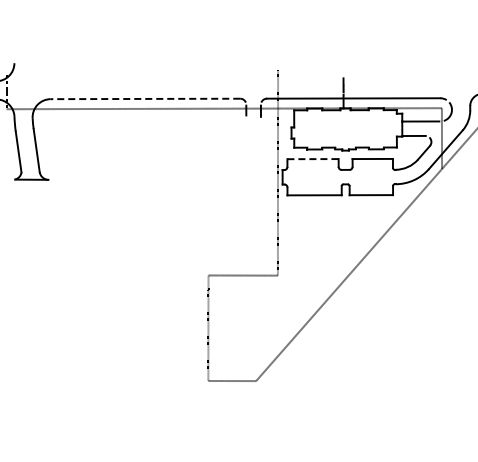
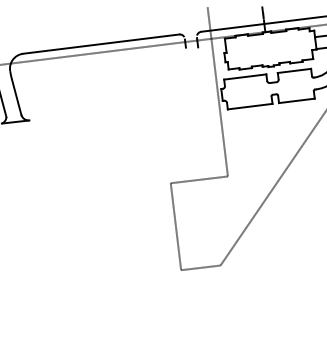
line: (145, 98) -> (101, 43), dashed -> solid
line: (313, 159) -> (245, 77), dashed -> solid

